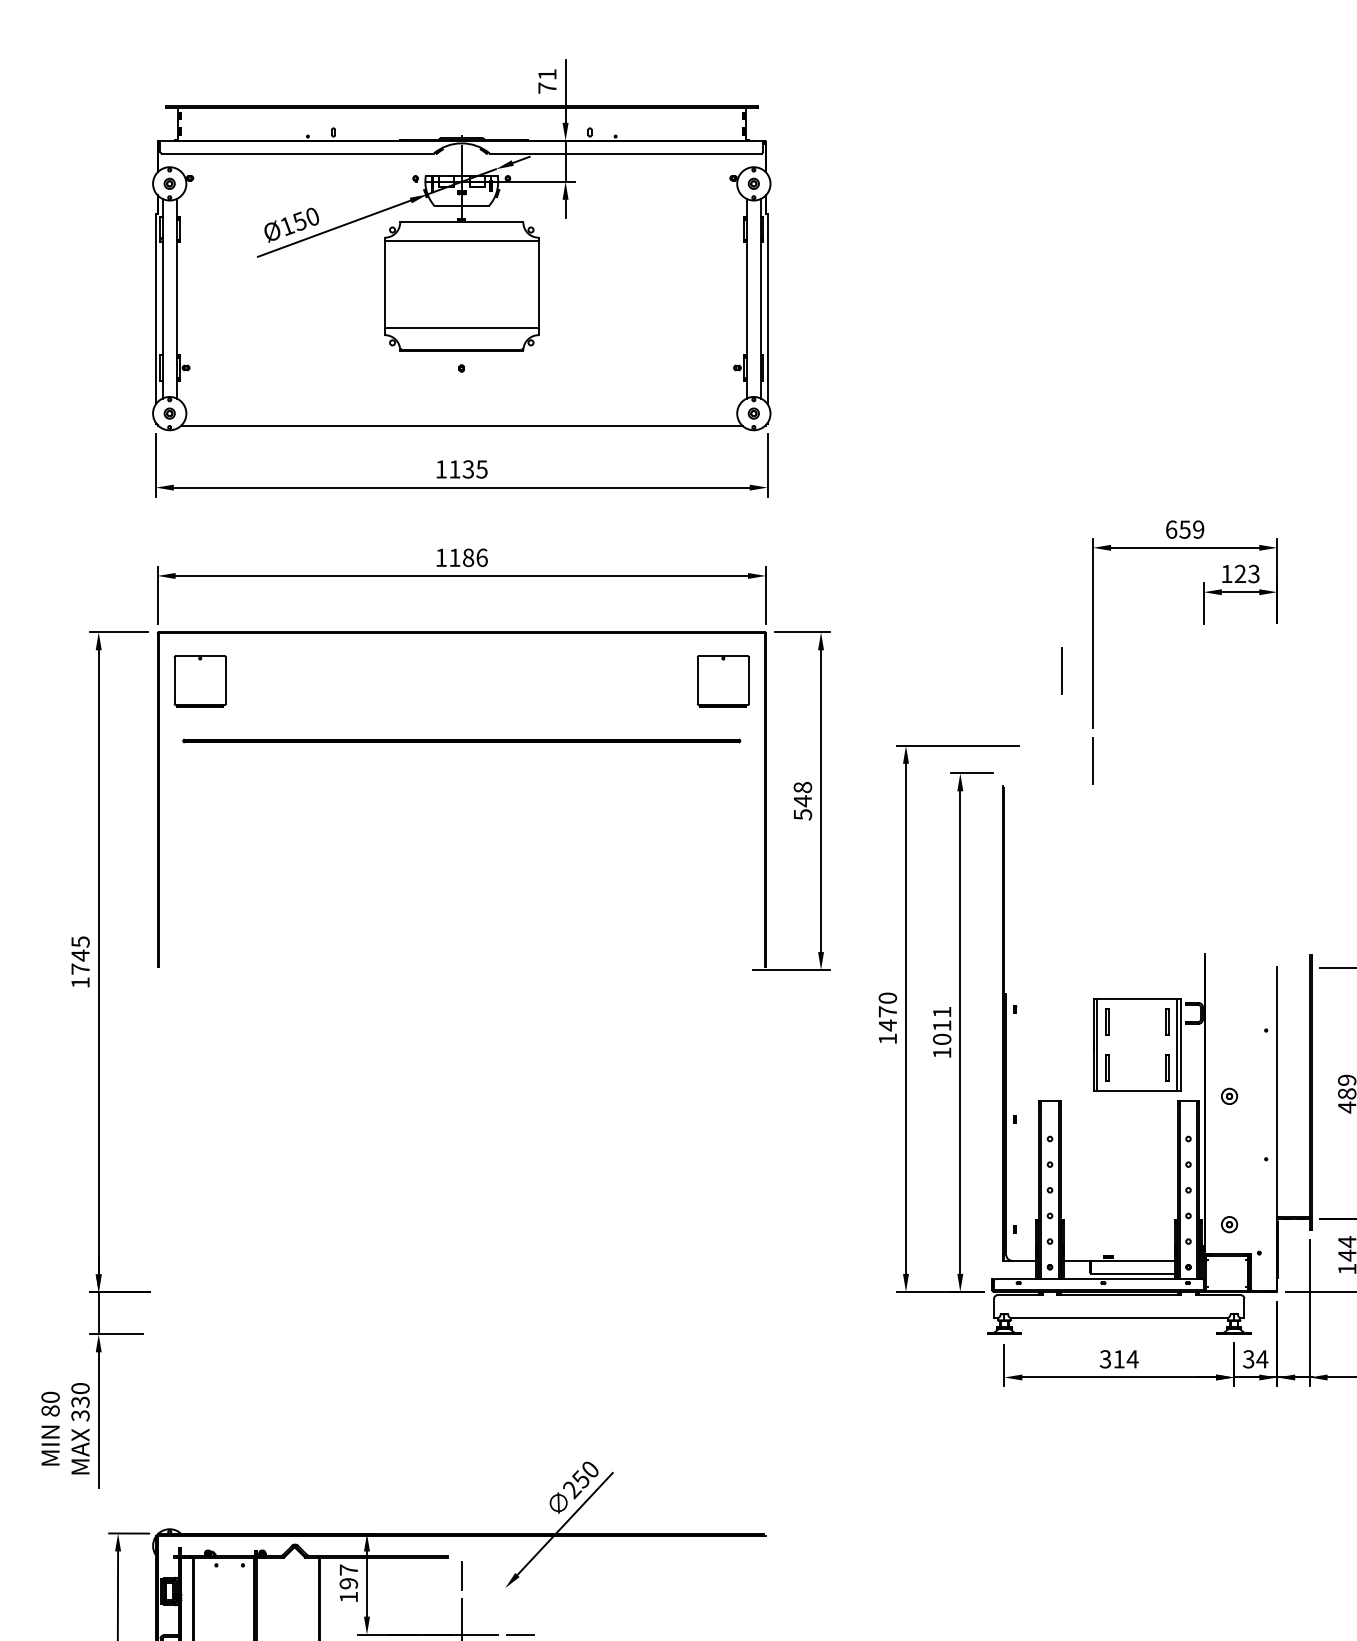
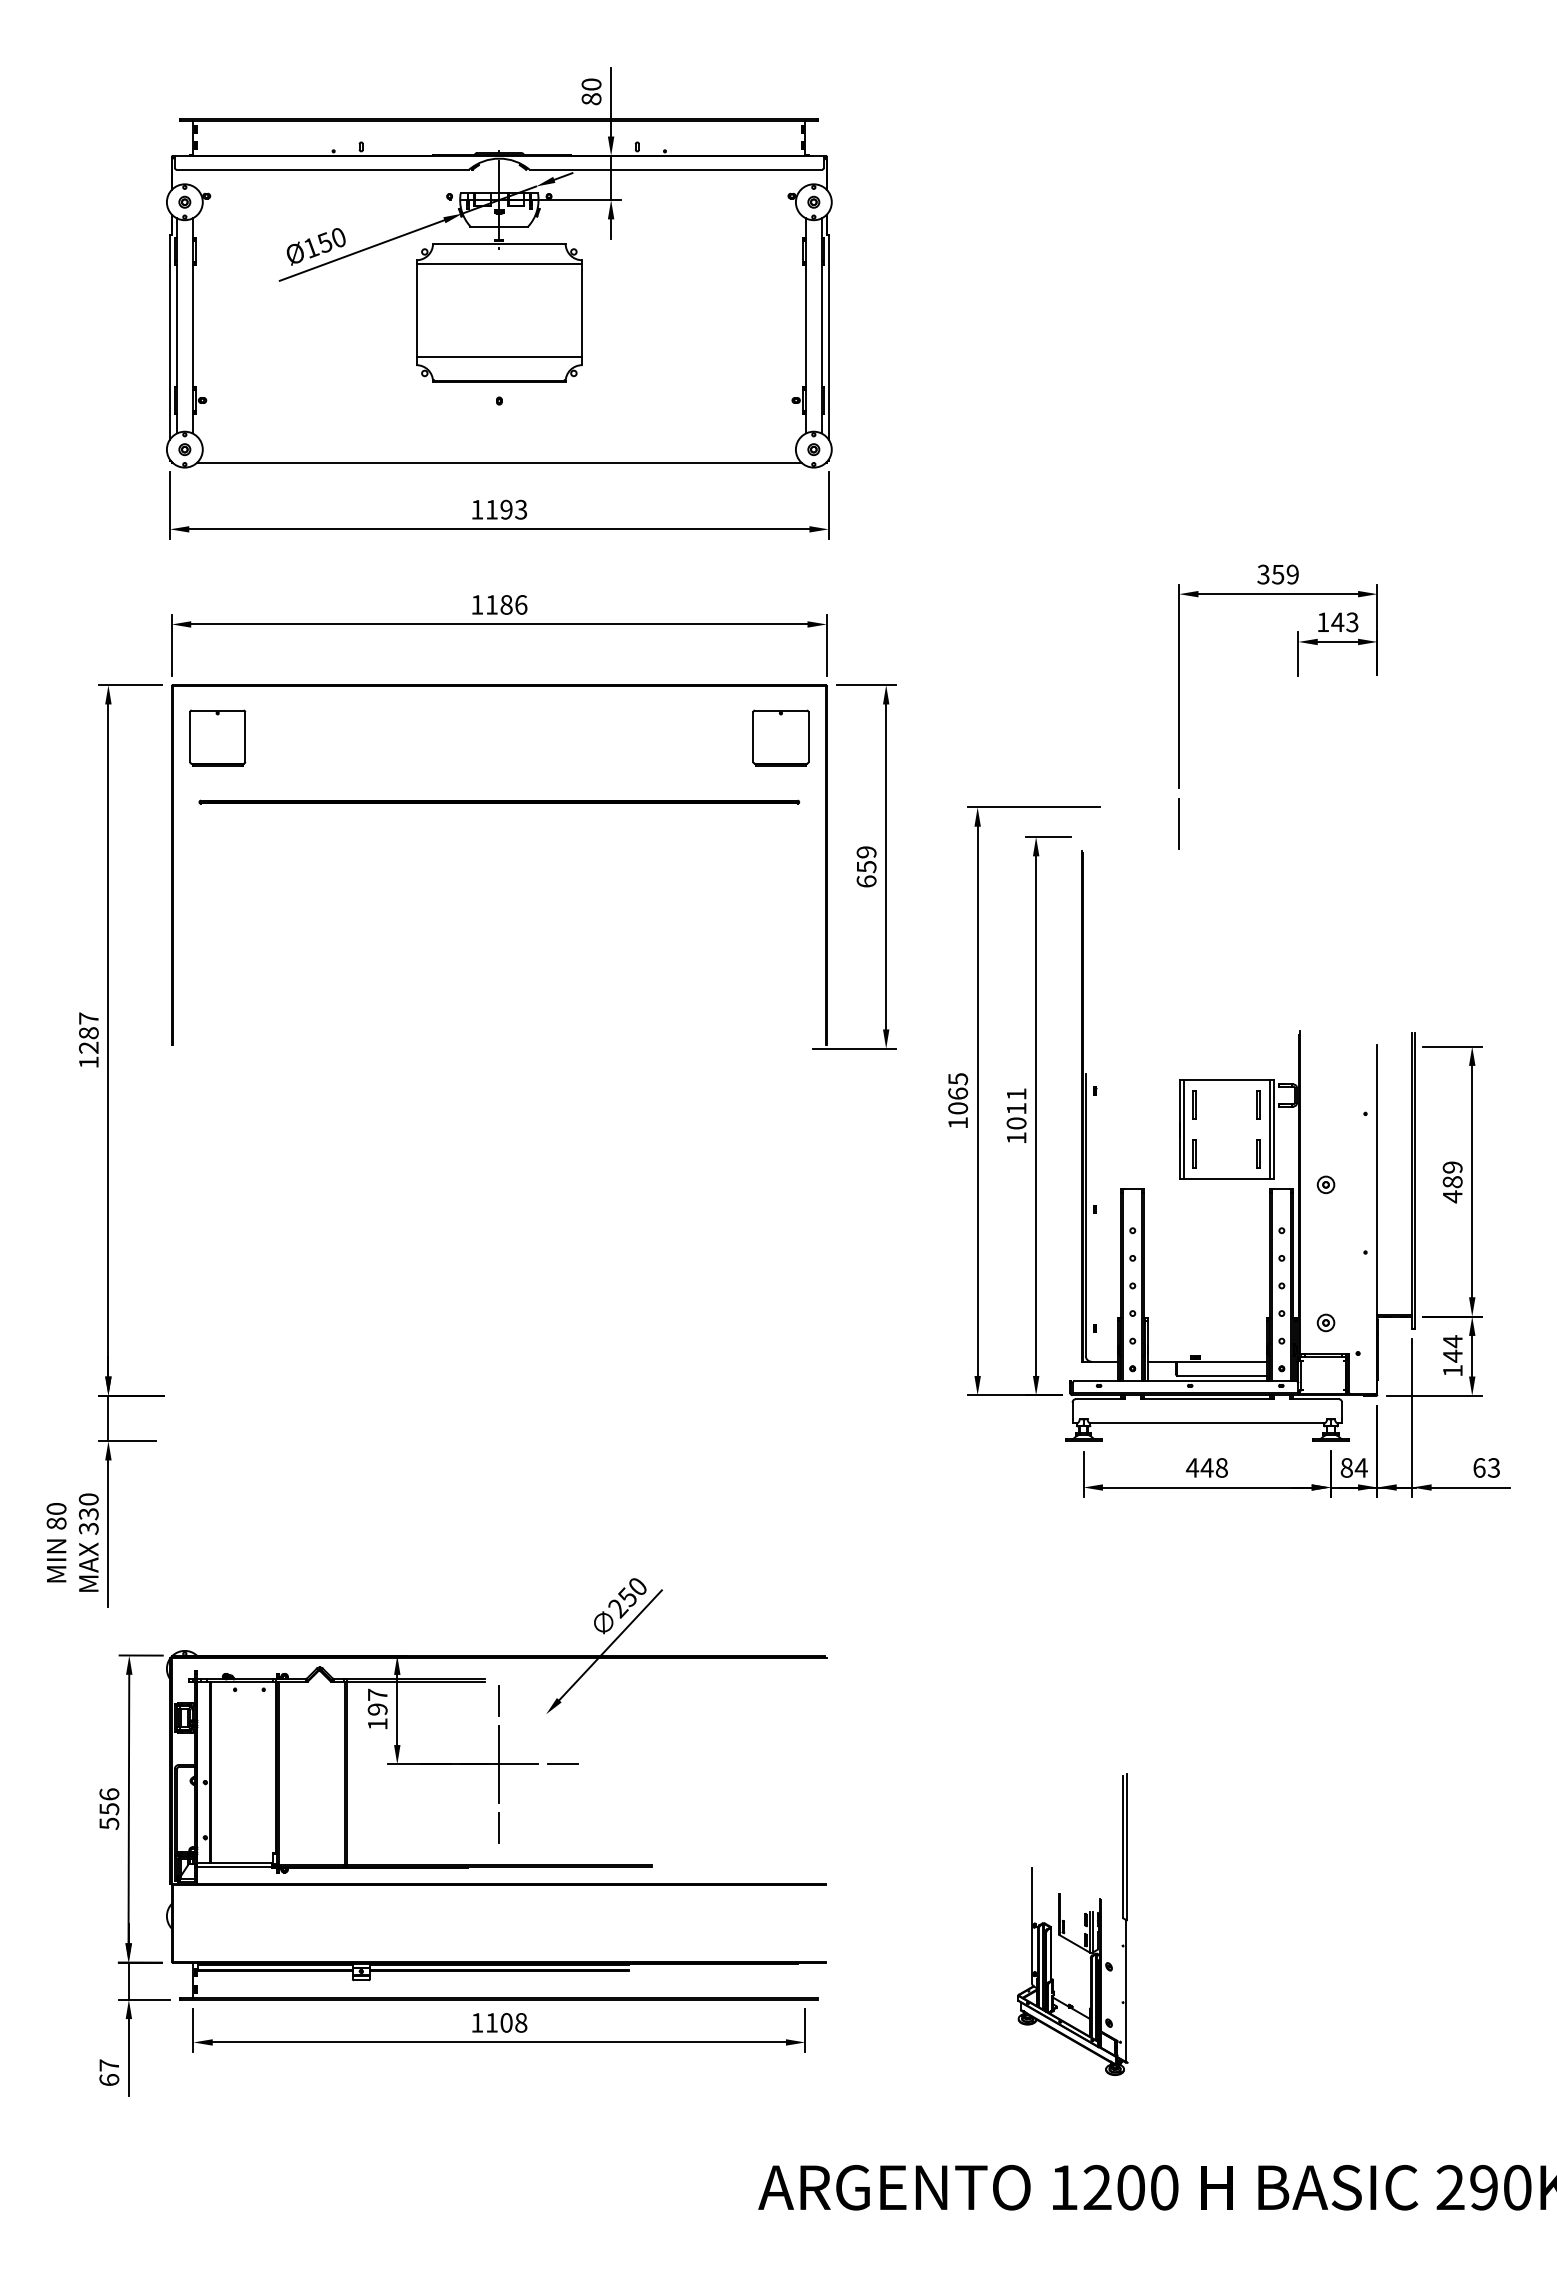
text: (547, 81) -> (591, 91), 71 -> 80
text: (474, 469) -> (513, 509), 1135 -> 1193
text: (1171, 529) -> (1263, 574), 659 -> 359
text: (1240, 573) -> (1337, 621), 123 -> 143
line: (1060, 670) -> (1144, 726), removed
text: (802, 800) -> (866, 866), 548 -> 659
text: (80, 954) -> (88, 1032), 1745 -> 1287
text: (888, 1012) -> (958, 1094), 1470 -> 1065
text: (1118, 1358) -> (1206, 1467), 314 -> 448
text: (1248, 1358) -> (1346, 1467), 34 -> 84

